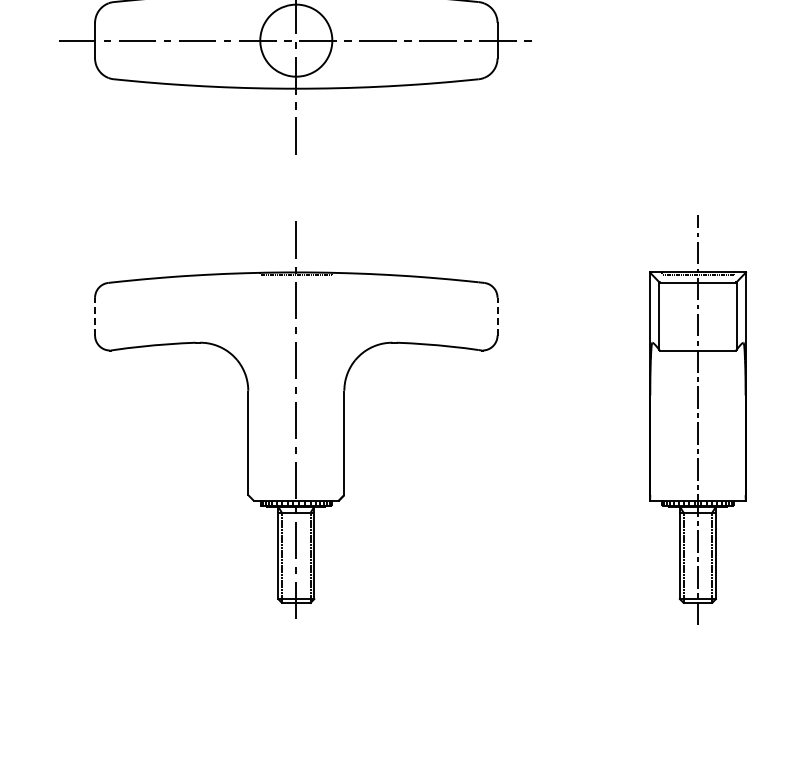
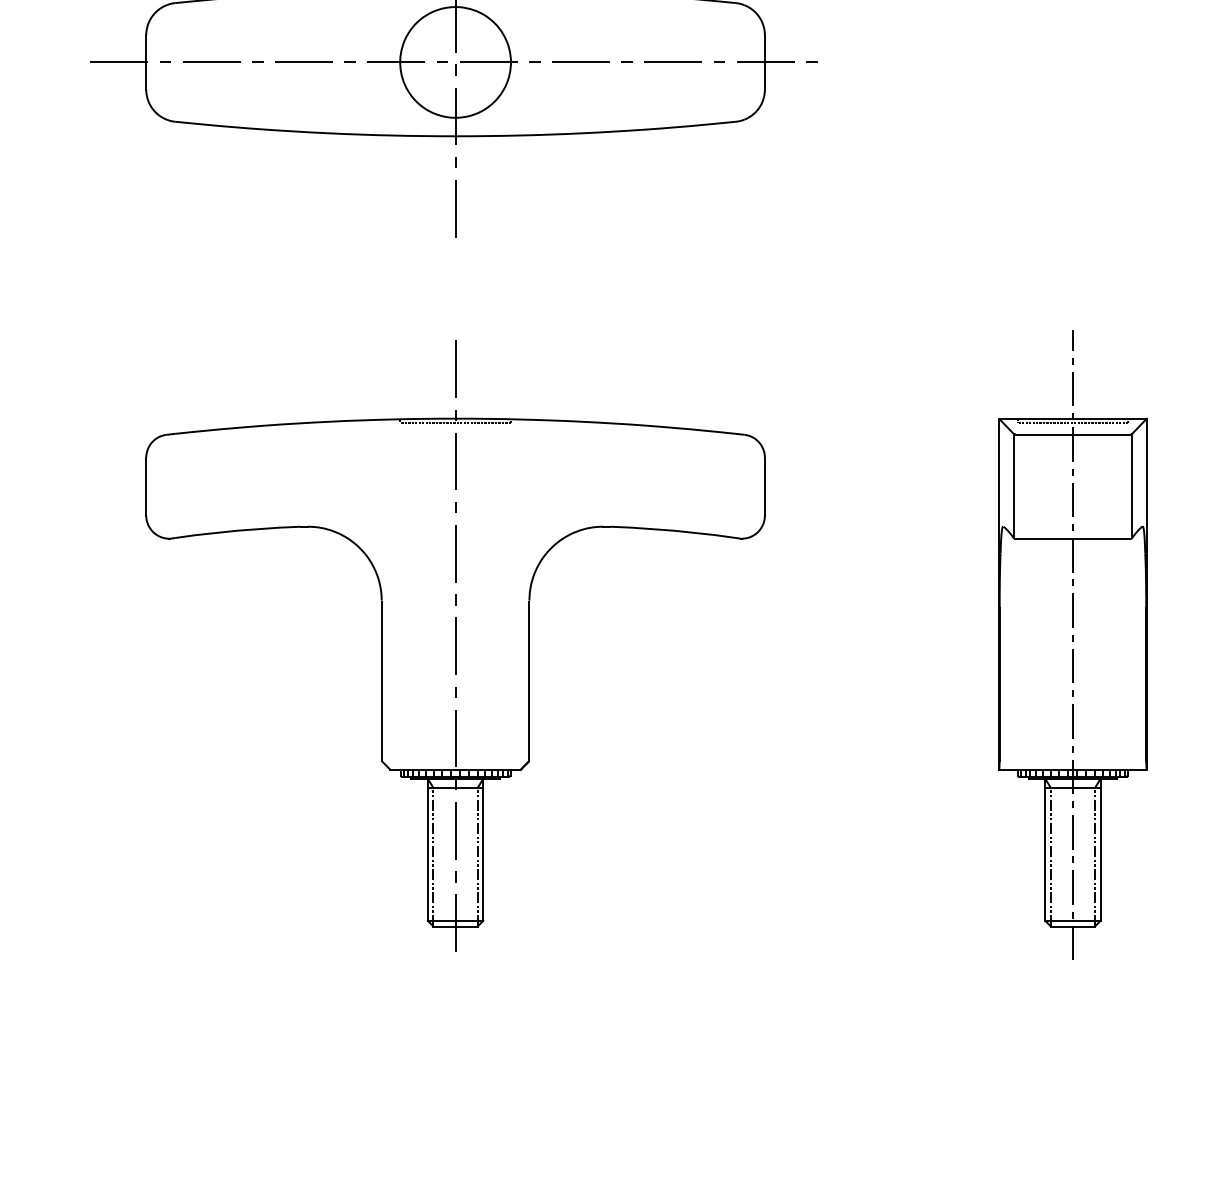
line: (95, 316) -> (146, 486), dashed -> solid
line: (497, 316) -> (764, 486), dashed -> solid

